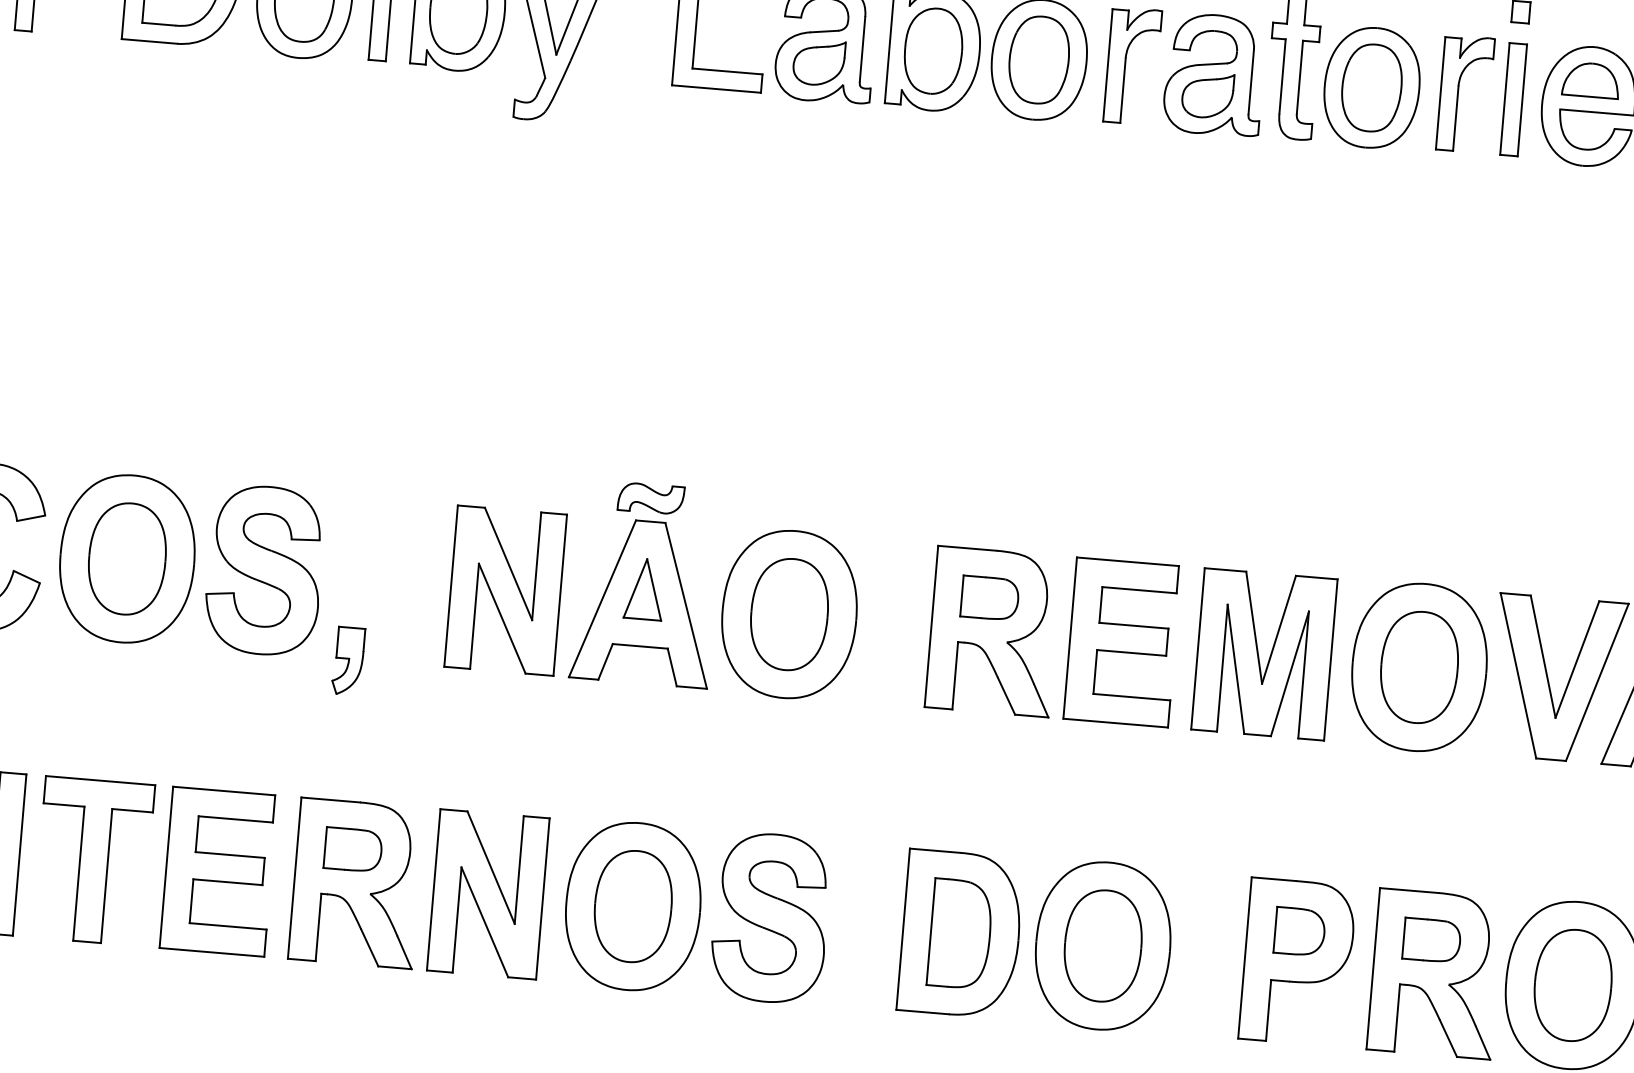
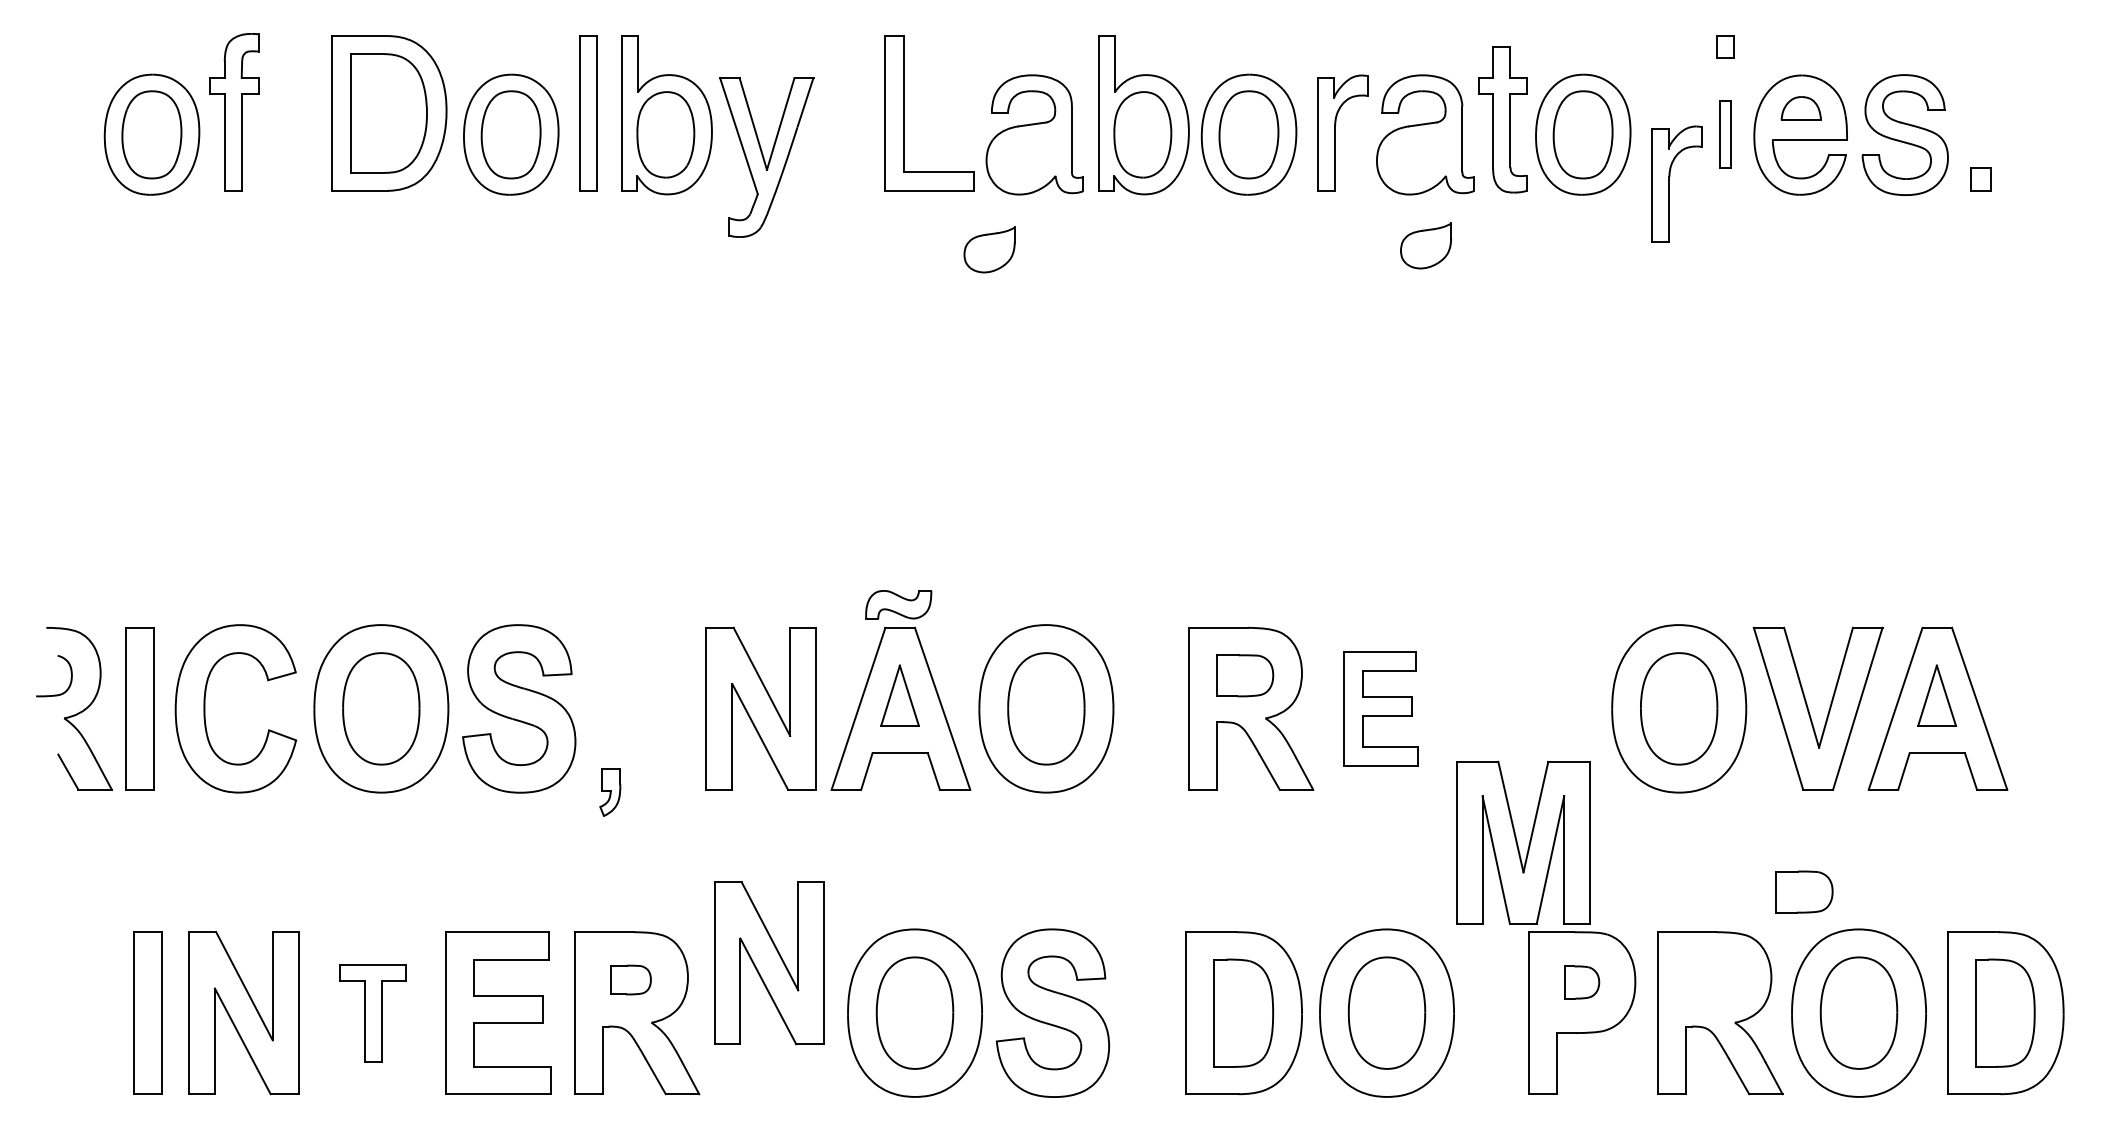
part: (818, 62) -> (989, 249), moved
part: (1591, 79) -> (1801, 108), size x0.7
part: (1458, 92) -> (1669, 183), moved
part: (1207, 94) -> (1425, 245), moved
part: (1513, 99) -> (1725, 134), size x0.6
part: (1122, 642) -> (1380, 708), size x0.7
part: (1264, 654) -> (1523, 842), moved
part: (348, 661) -> (610, 792), size x0.7
part: (353, 849) -> (631, 979), size x0.7
part: (93, 860) -> (372, 1012), size x0.6
part: (488, 894) -> (769, 963), moved
part: (1299, 931) -> (1581, 982), size x0.7
part: (1432, 939) -> (1804, 891), moved

